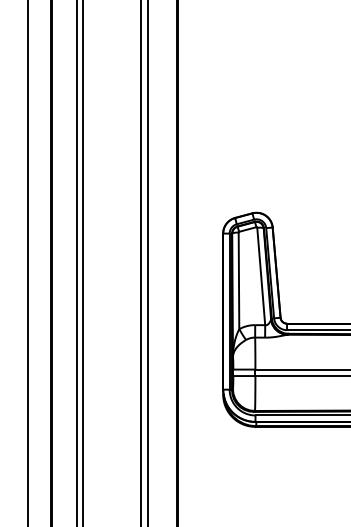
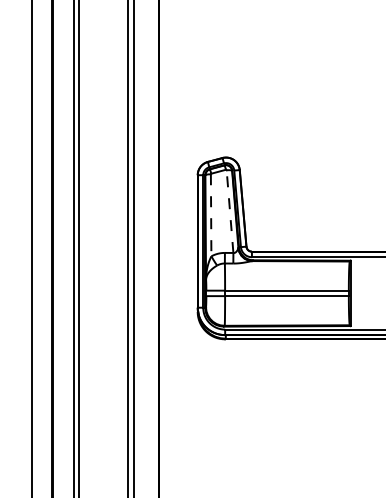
line: (260, 276) -> (229, 211), solid -> dashed
line: (239, 281) -> (211, 215), solid -> dashed

